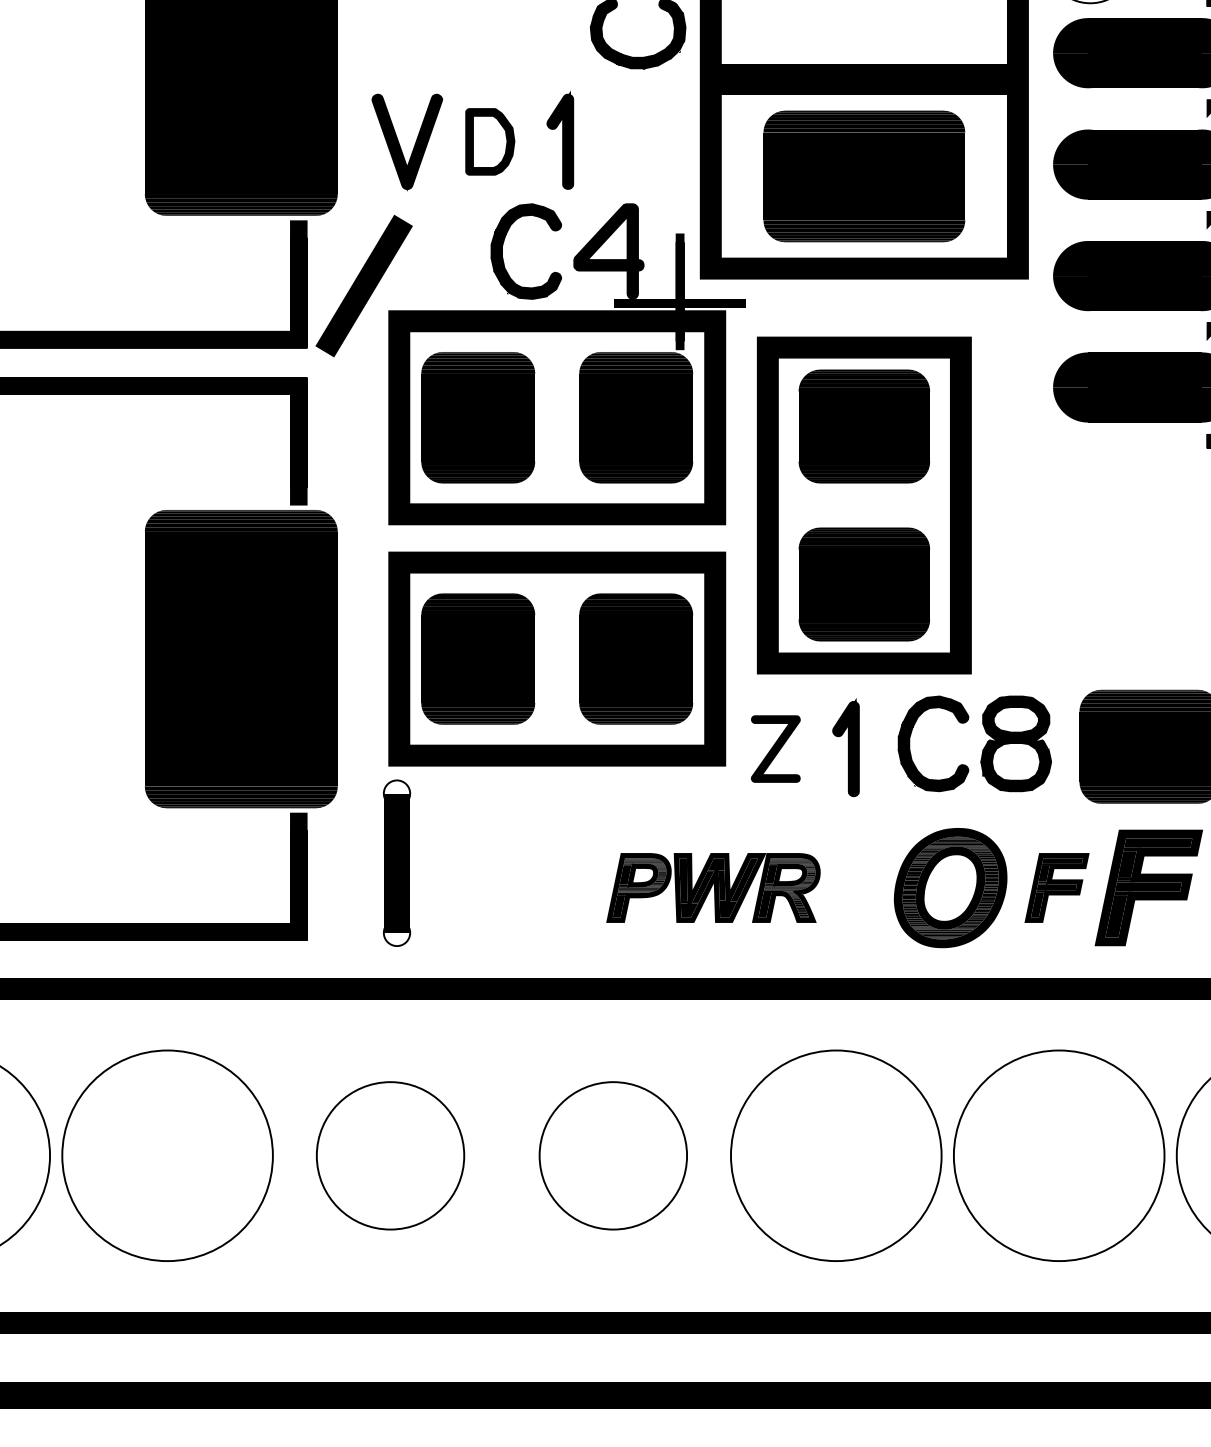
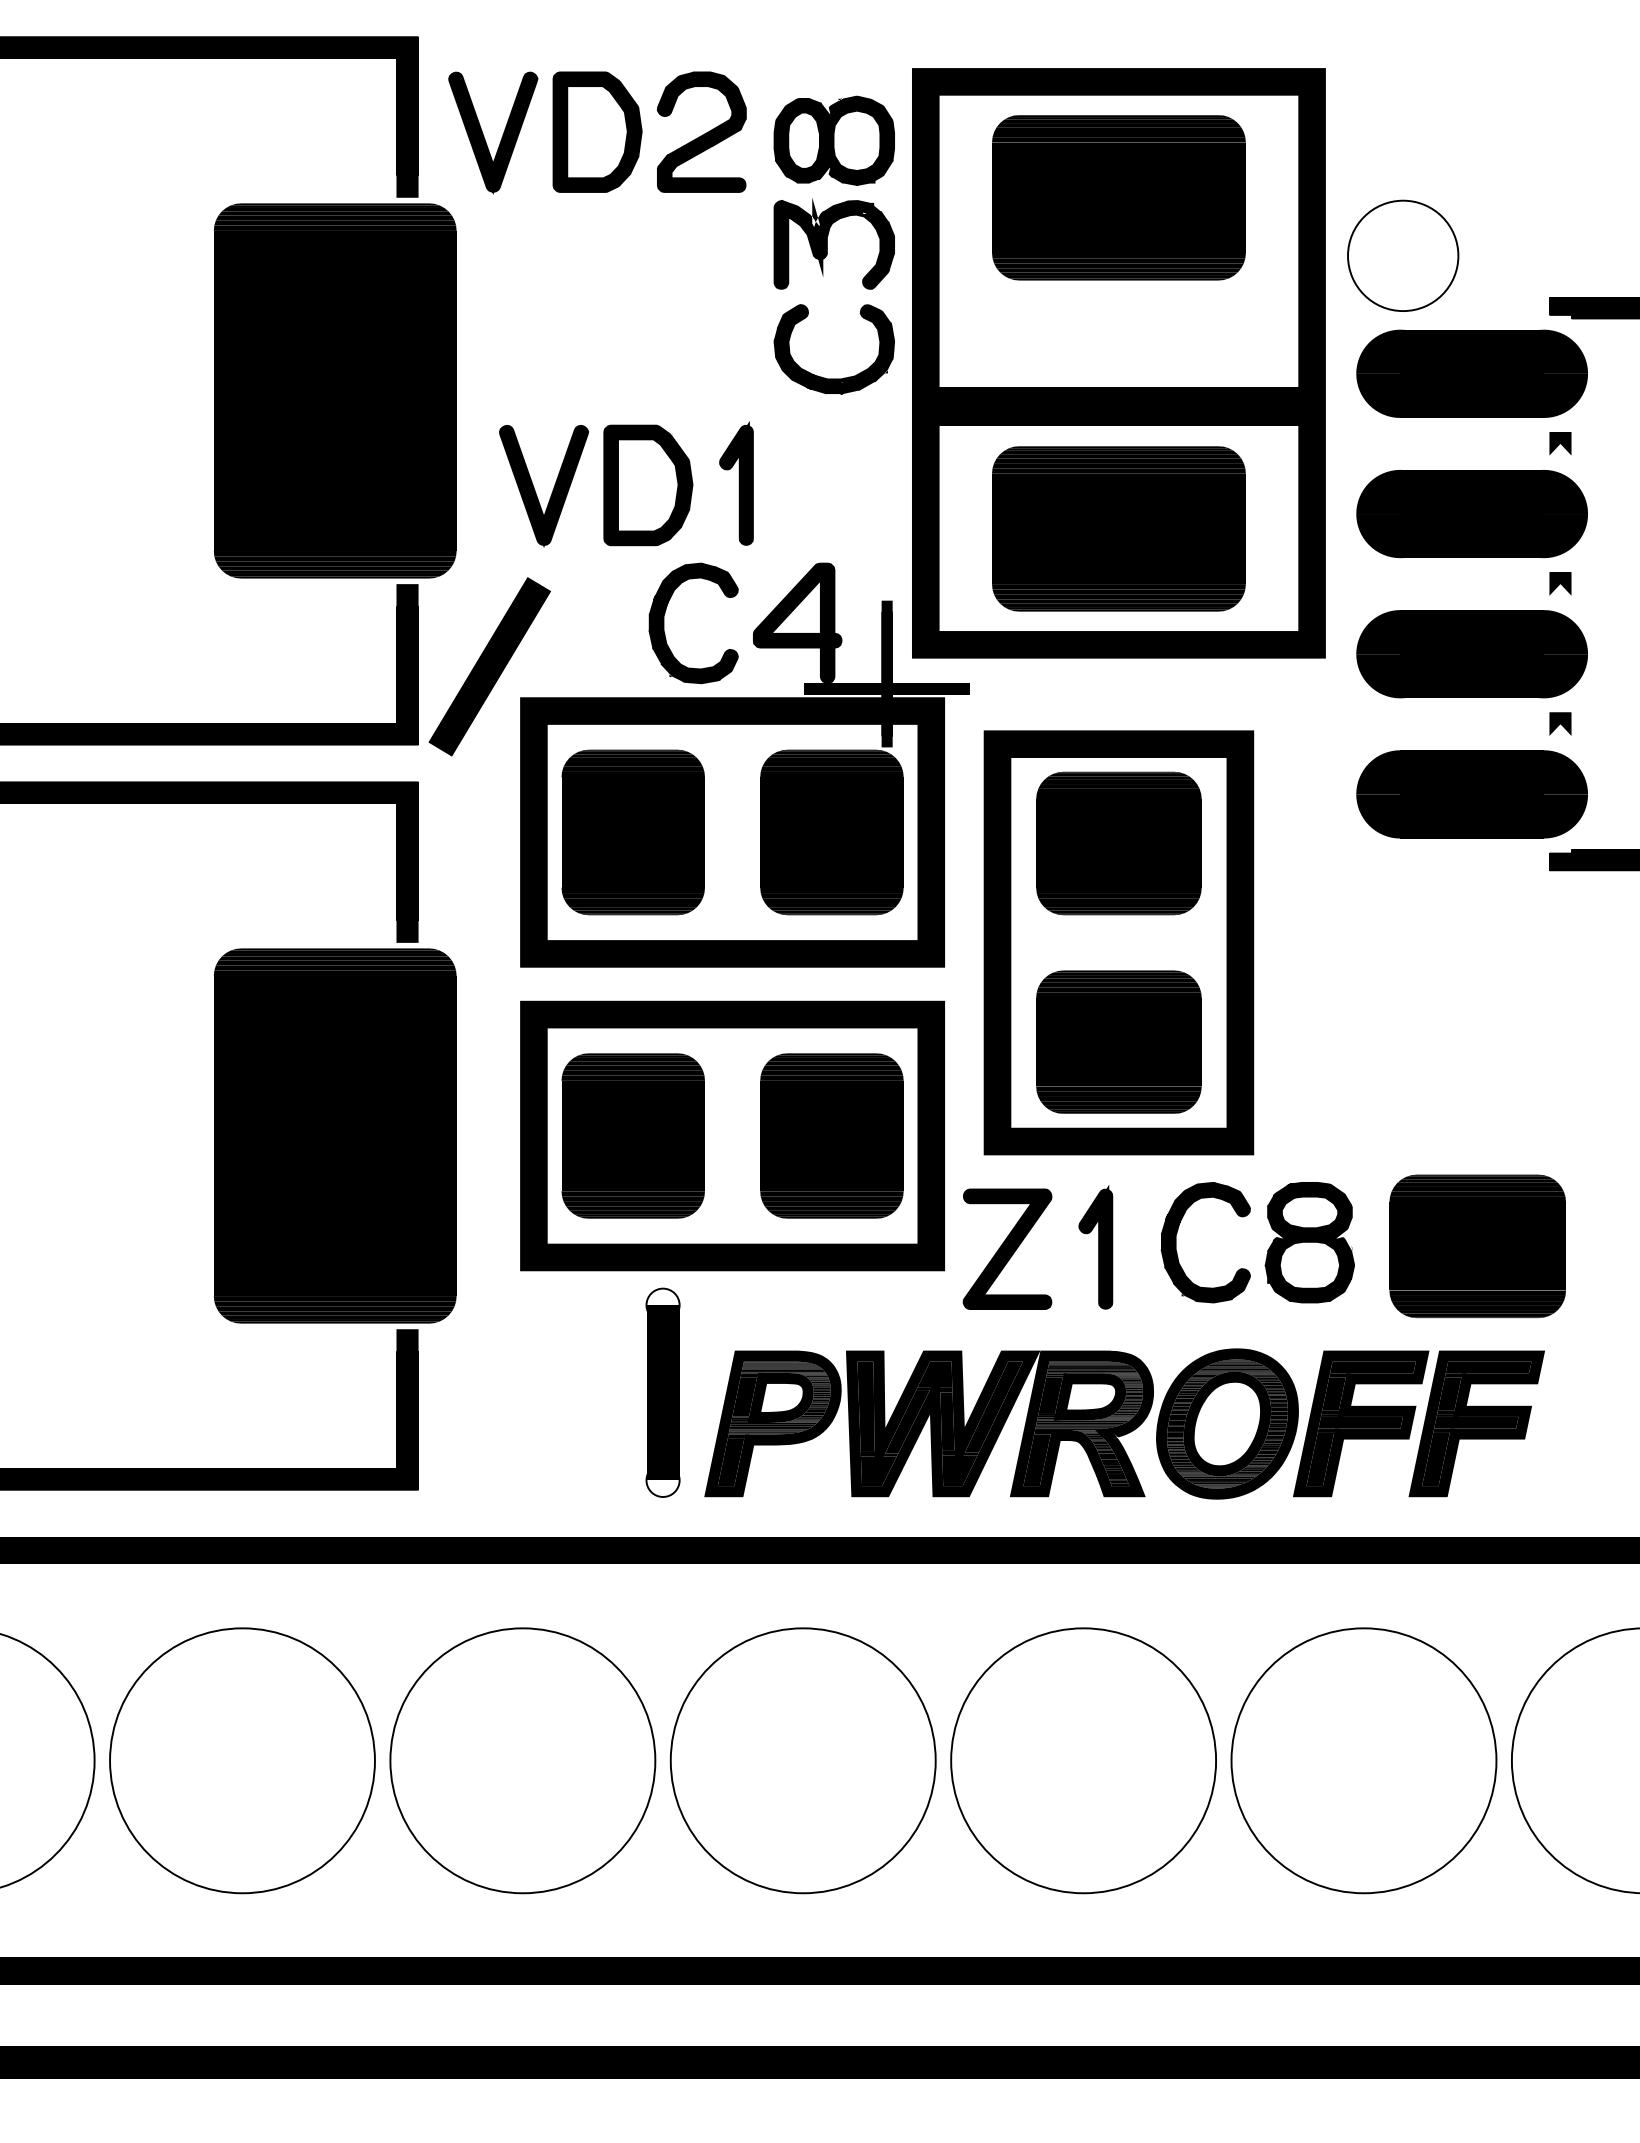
part: (490, 141) -> (648, 485), size x1.43
part: (775, 748) -> (1007, 1248), size x1.43
part: (396, 863) -> (662, 1392), moved
part: (712, 887) -> (928, 1423), size x1.67
part: (1057, 887) -> (1361, 1423), size x1.67
part: (390, 1155) -> (522, 1760), size x1.43
part: (612, 1155) -> (802, 1760), size x1.43

